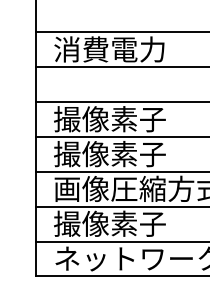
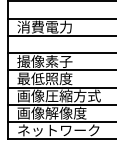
text: (109, 153) -> (44, 78), 撮像素子 -> 最低照度
text: (123, 222) -> (51, 112), 撮像素子 -> 画像解像度

